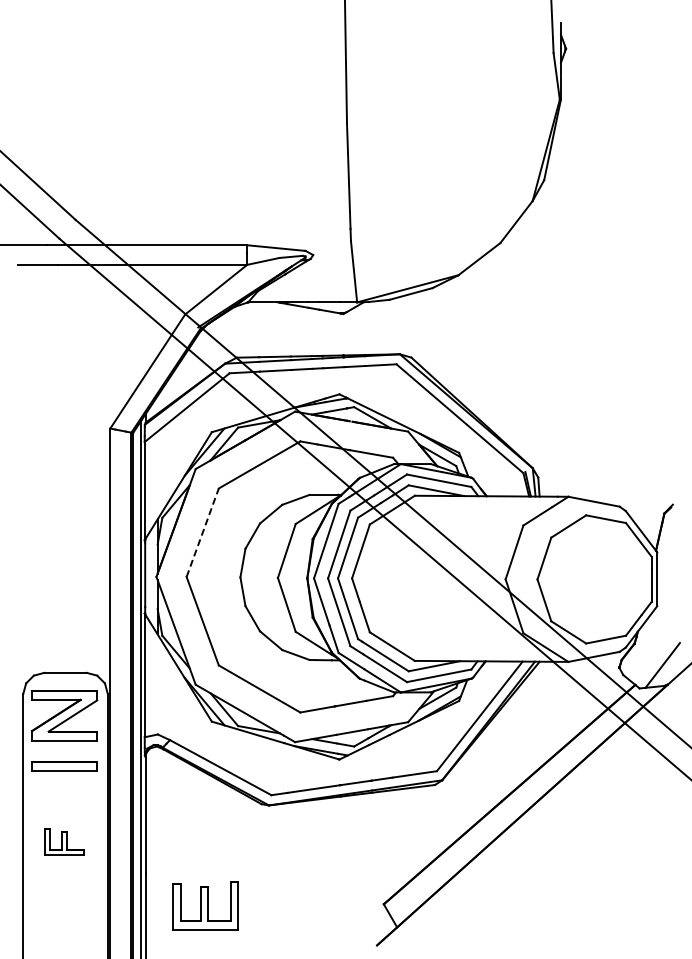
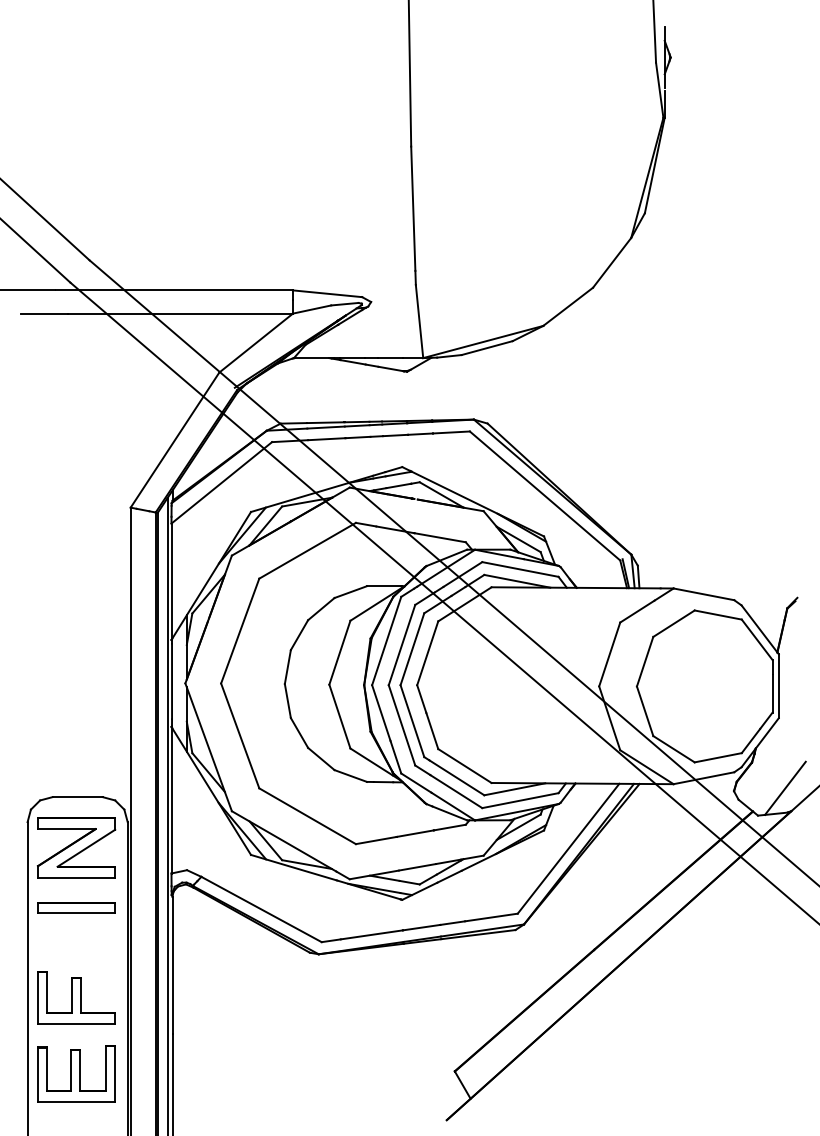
line: (202, 532) -> (239, 630), dashed -> solid
part: (64, 842) -> (76, 998), size x1.67
part: (205, 905) -> (76, 1072), moved

